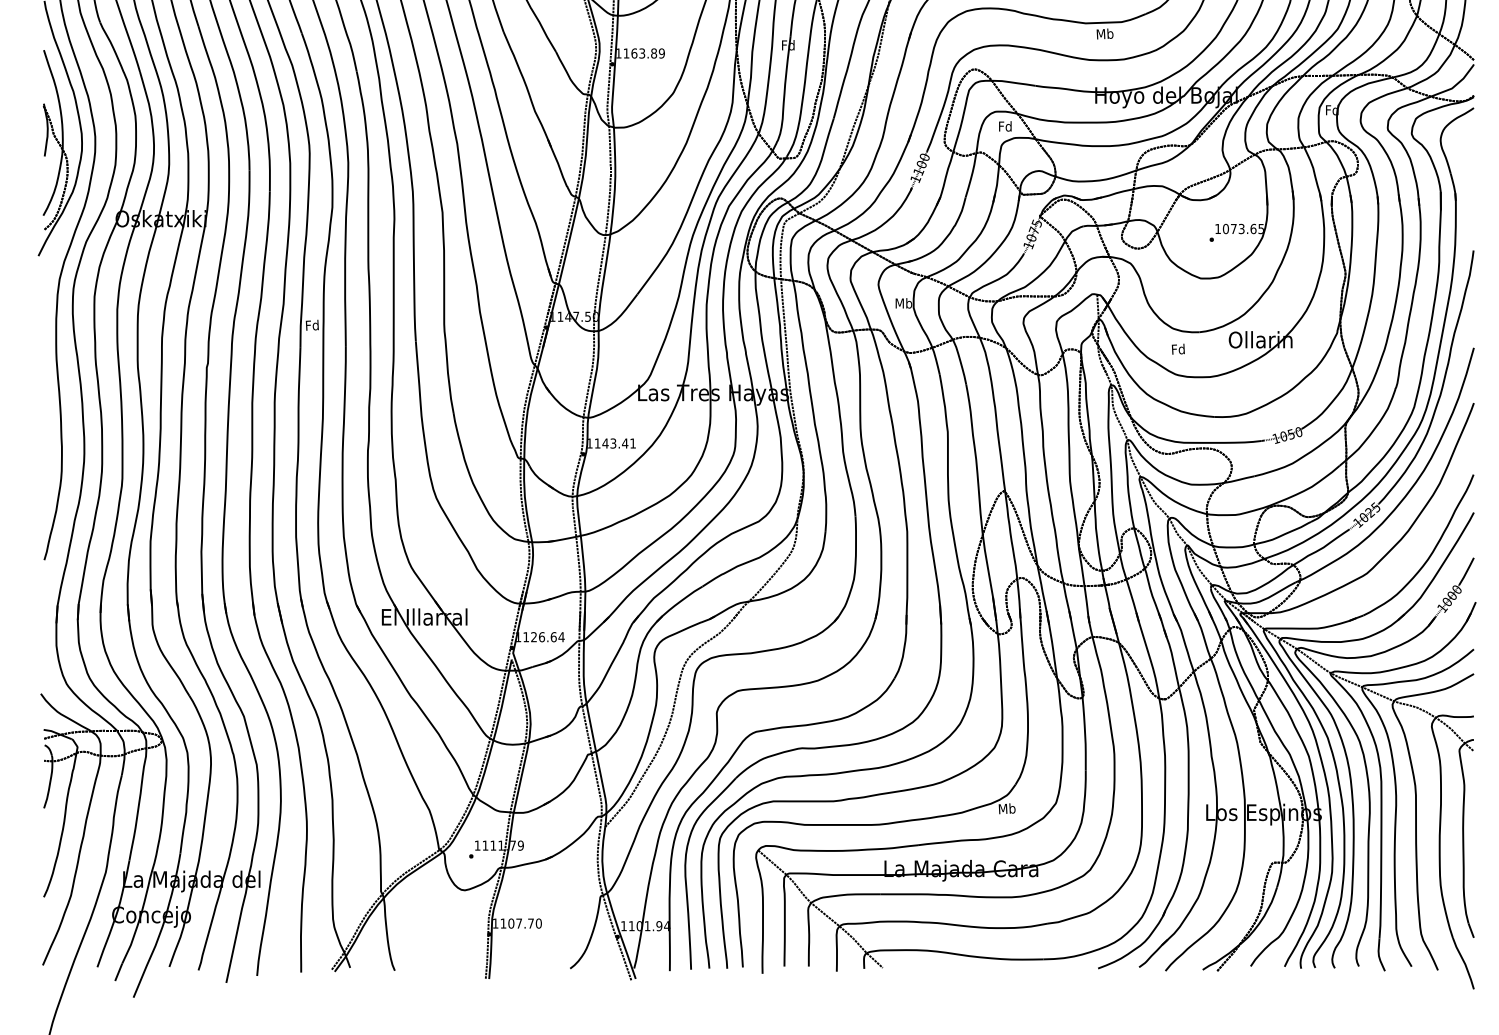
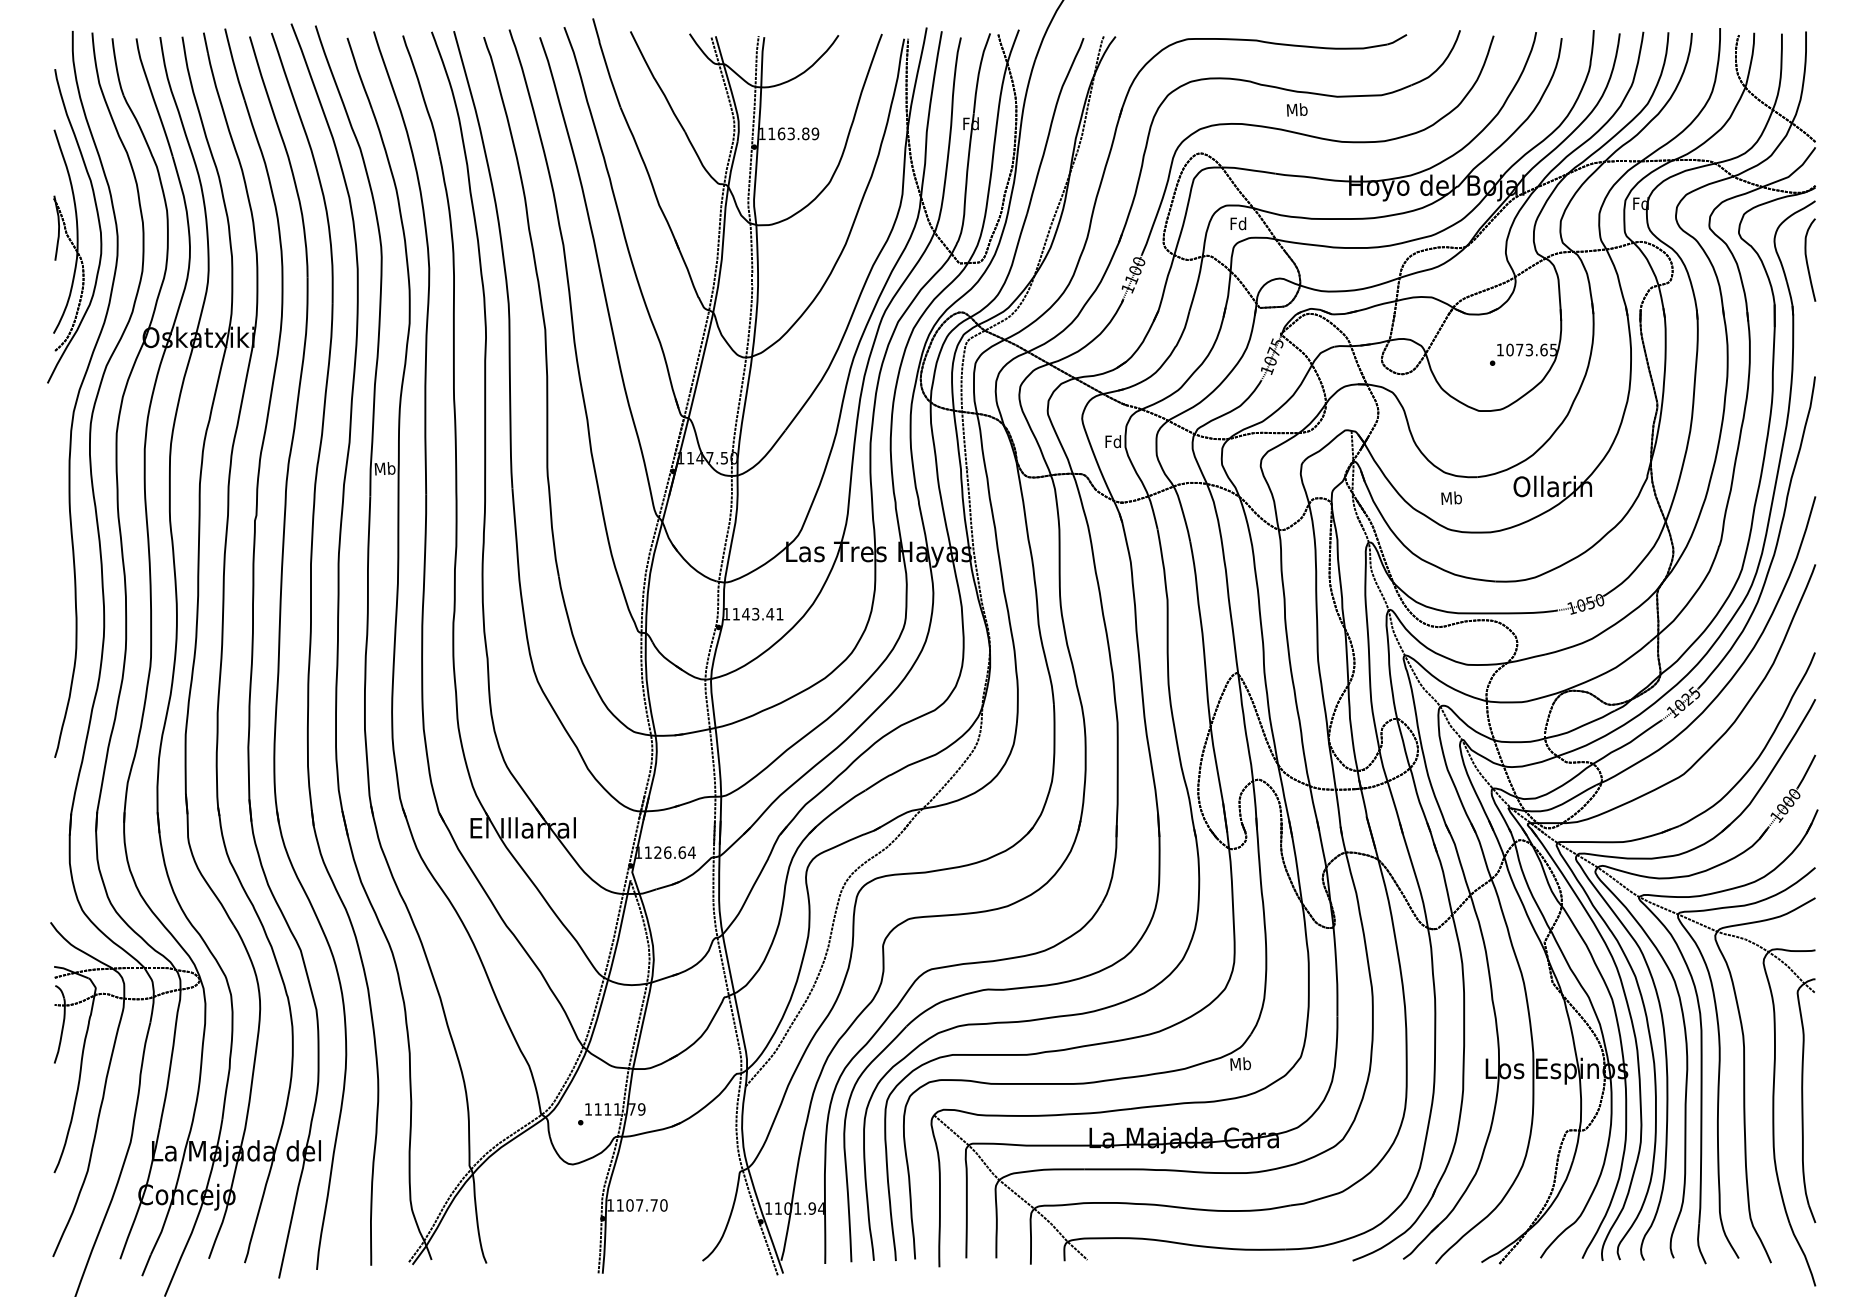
text: (1104, 33) -> (1296, 109), moved
curve: (1467, 155) -> (1807, 259), added
text: (903, 303) -> (1113, 441), Mb -> Fd
text: (311, 325) -> (384, 468), Fd -> Mb
text: (1178, 348) -> (1451, 497), Fd -> Mb

